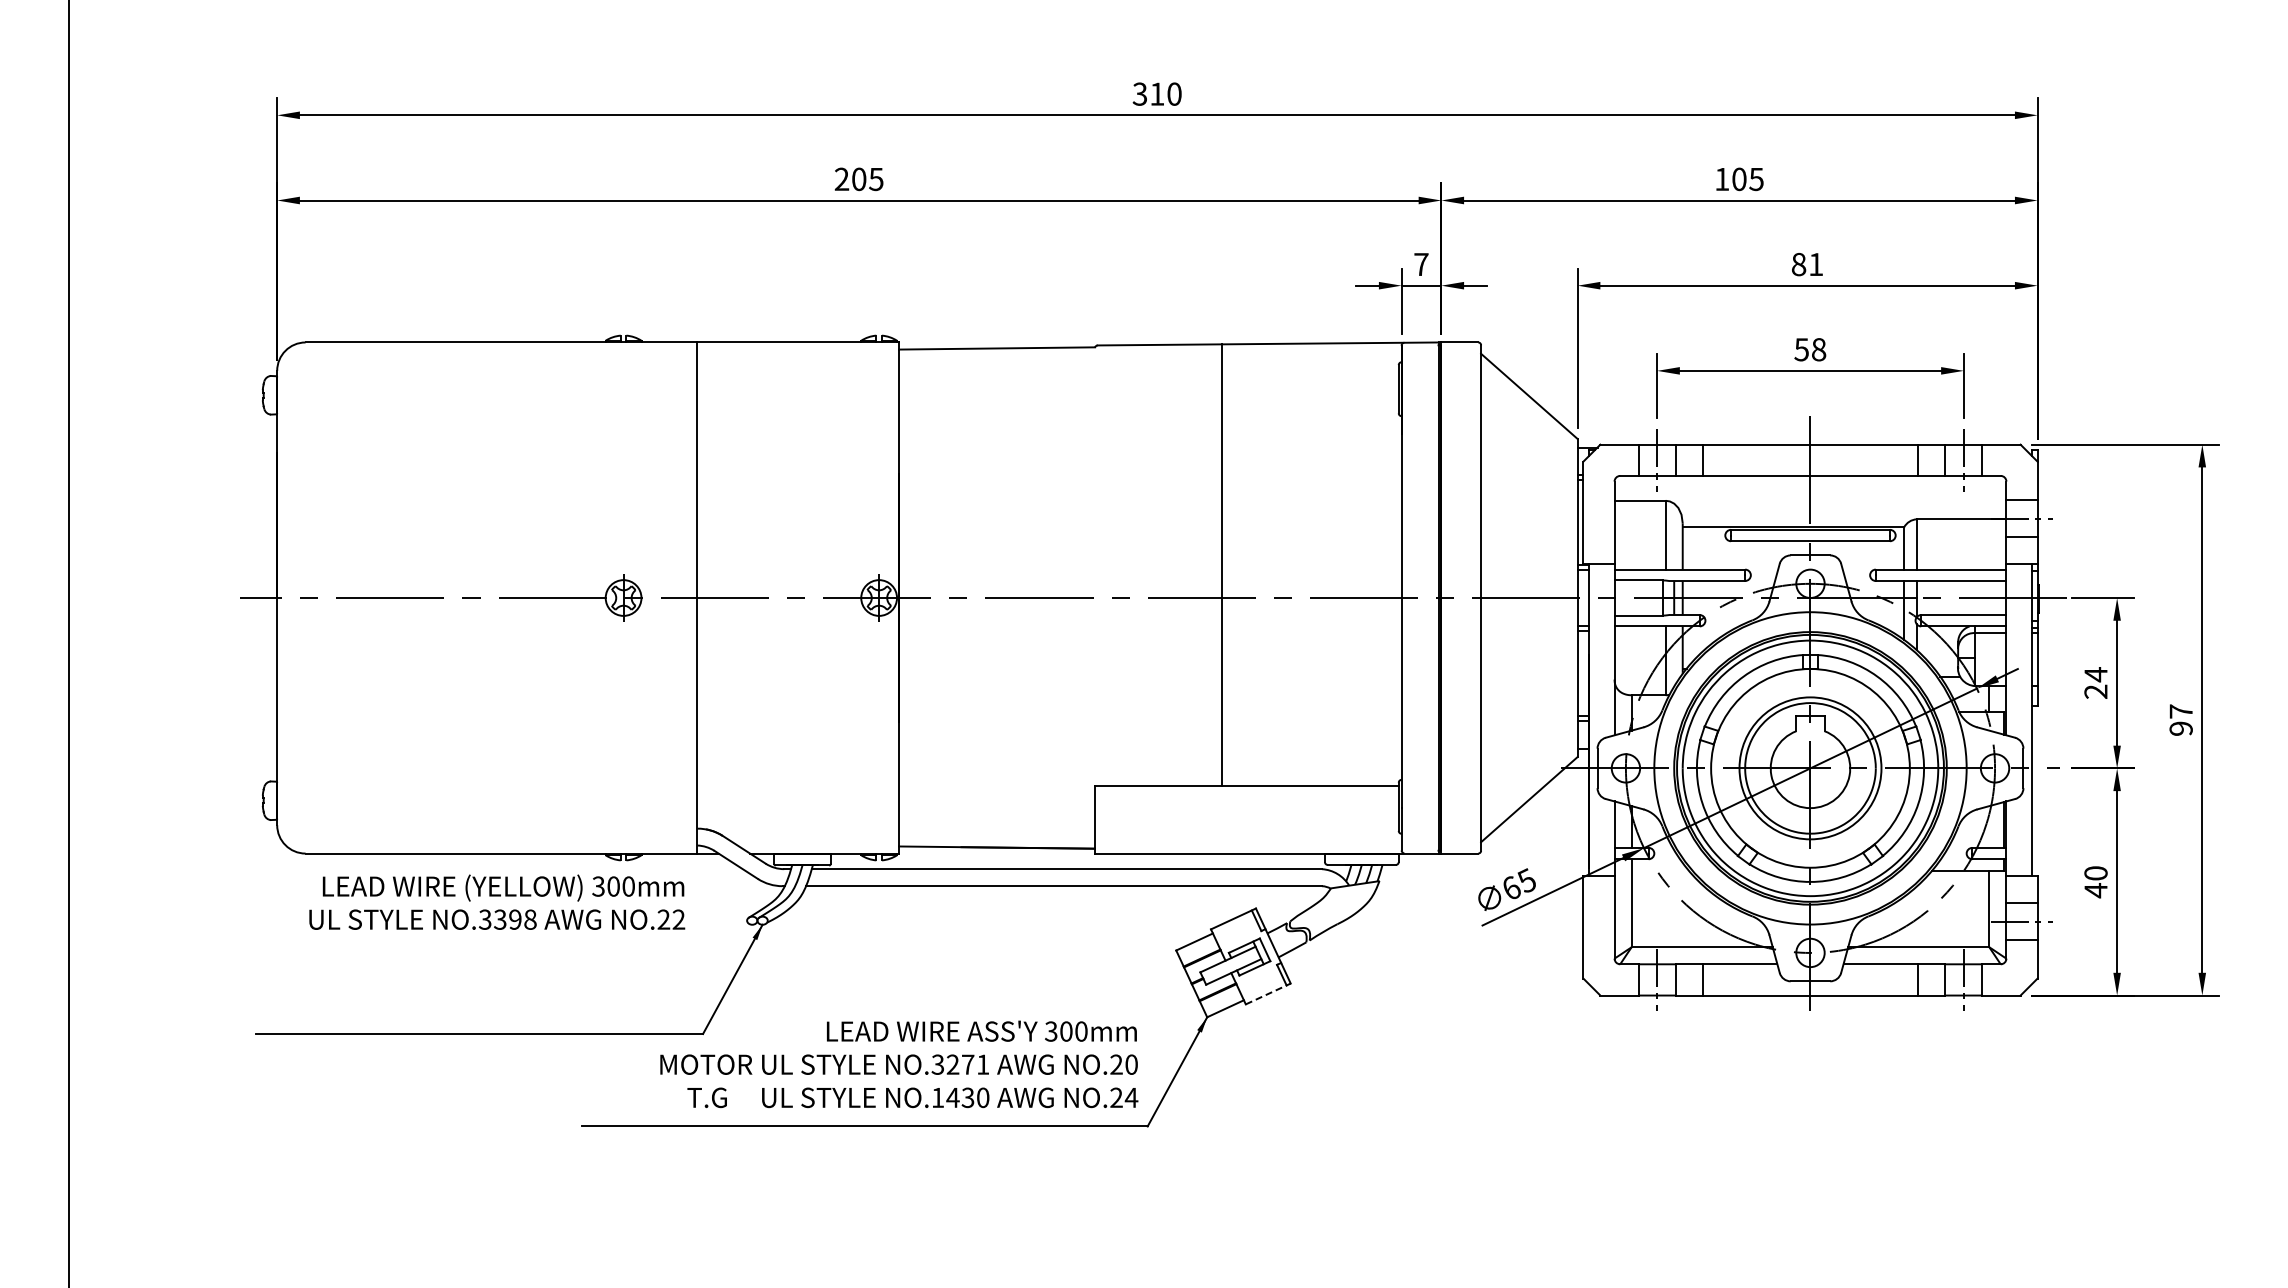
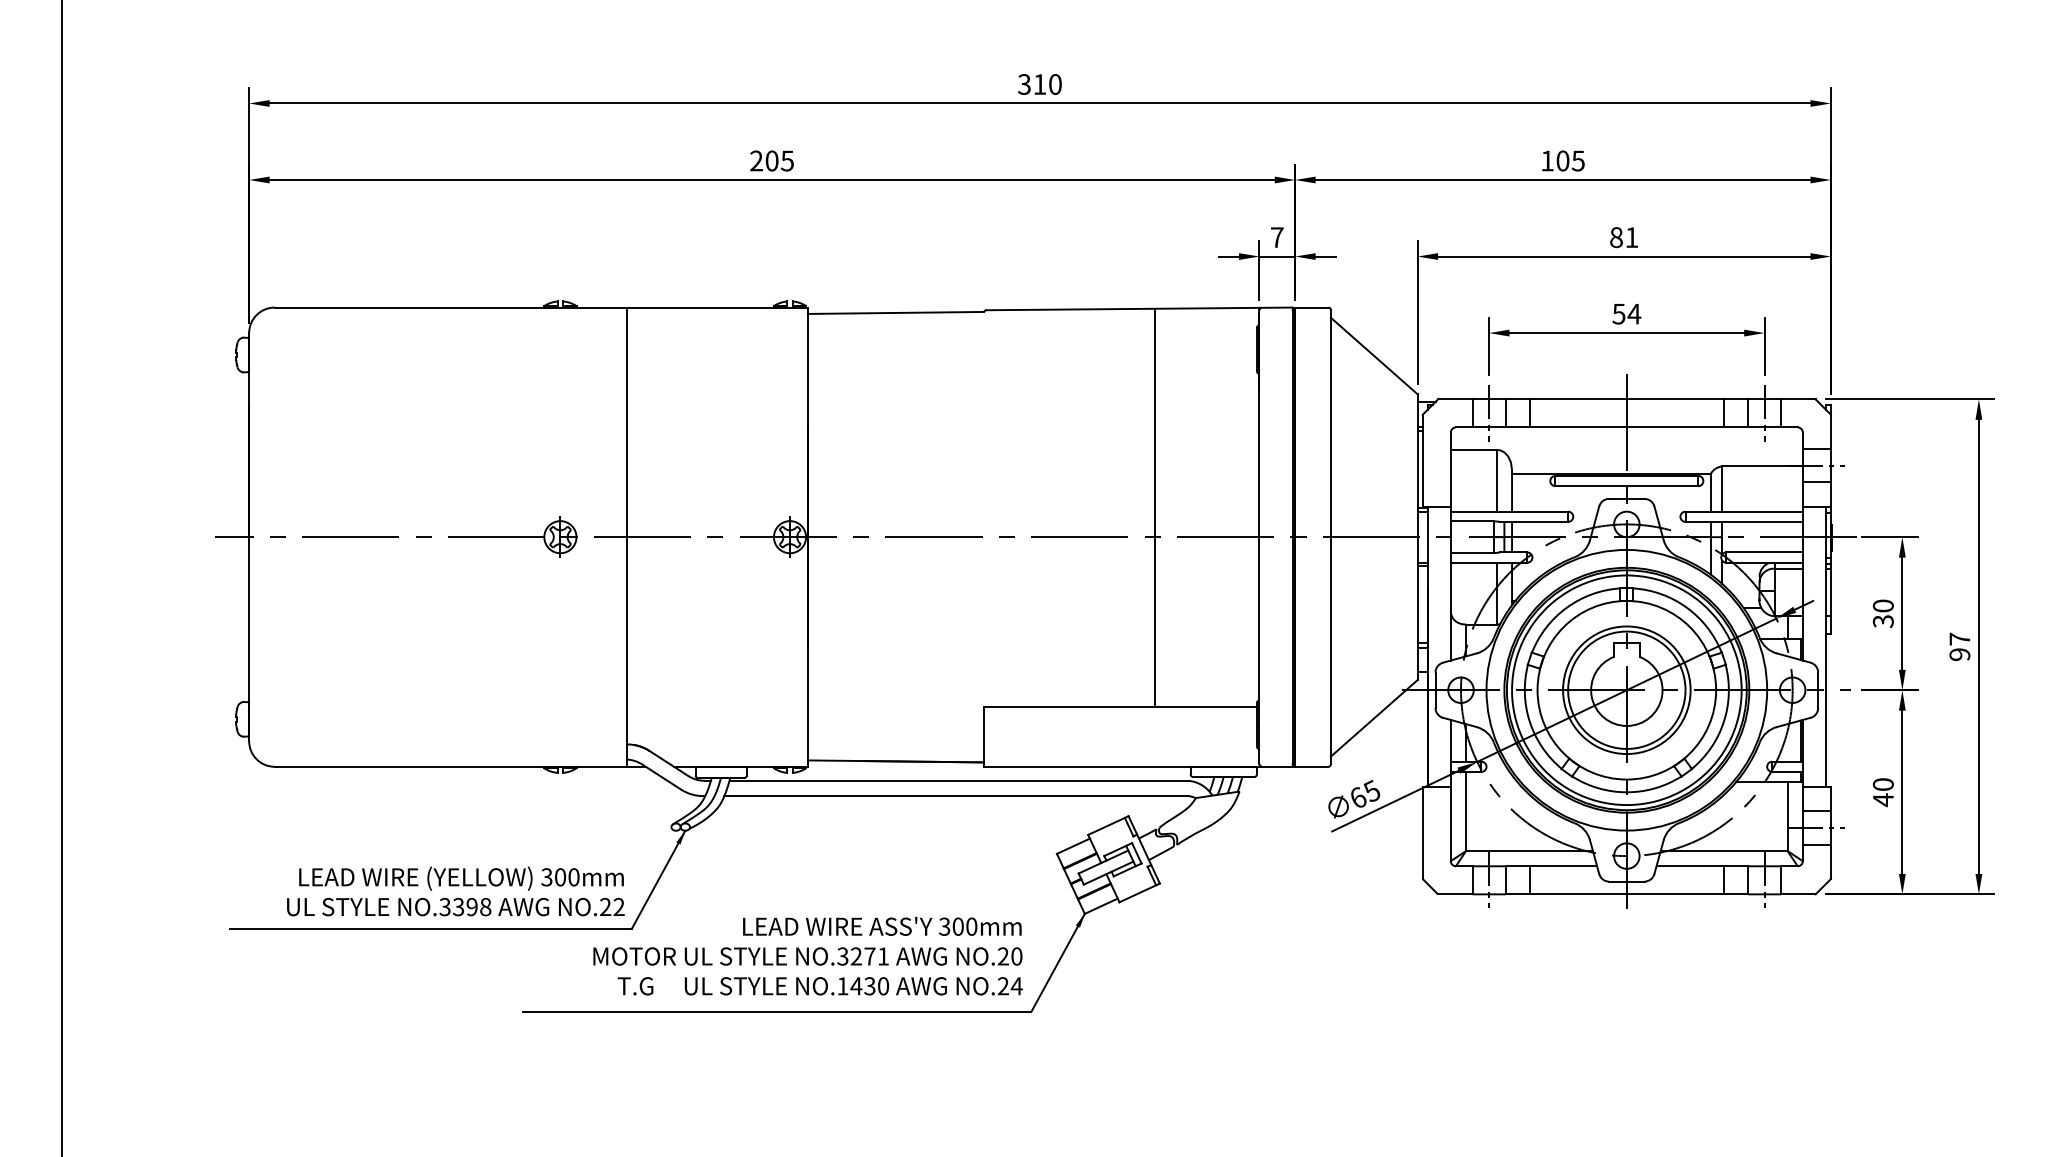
text: (1818, 349) -> (1634, 313), 58 -> 54
line: (1222, 564) -> (1155, 507), moved
text: (2095, 683) -> (1882, 613), 24 -> 30
text: (497, 901) -> (456, 890), moved
line: (1268, 993) -> (1139, 892), dashed -> solid

